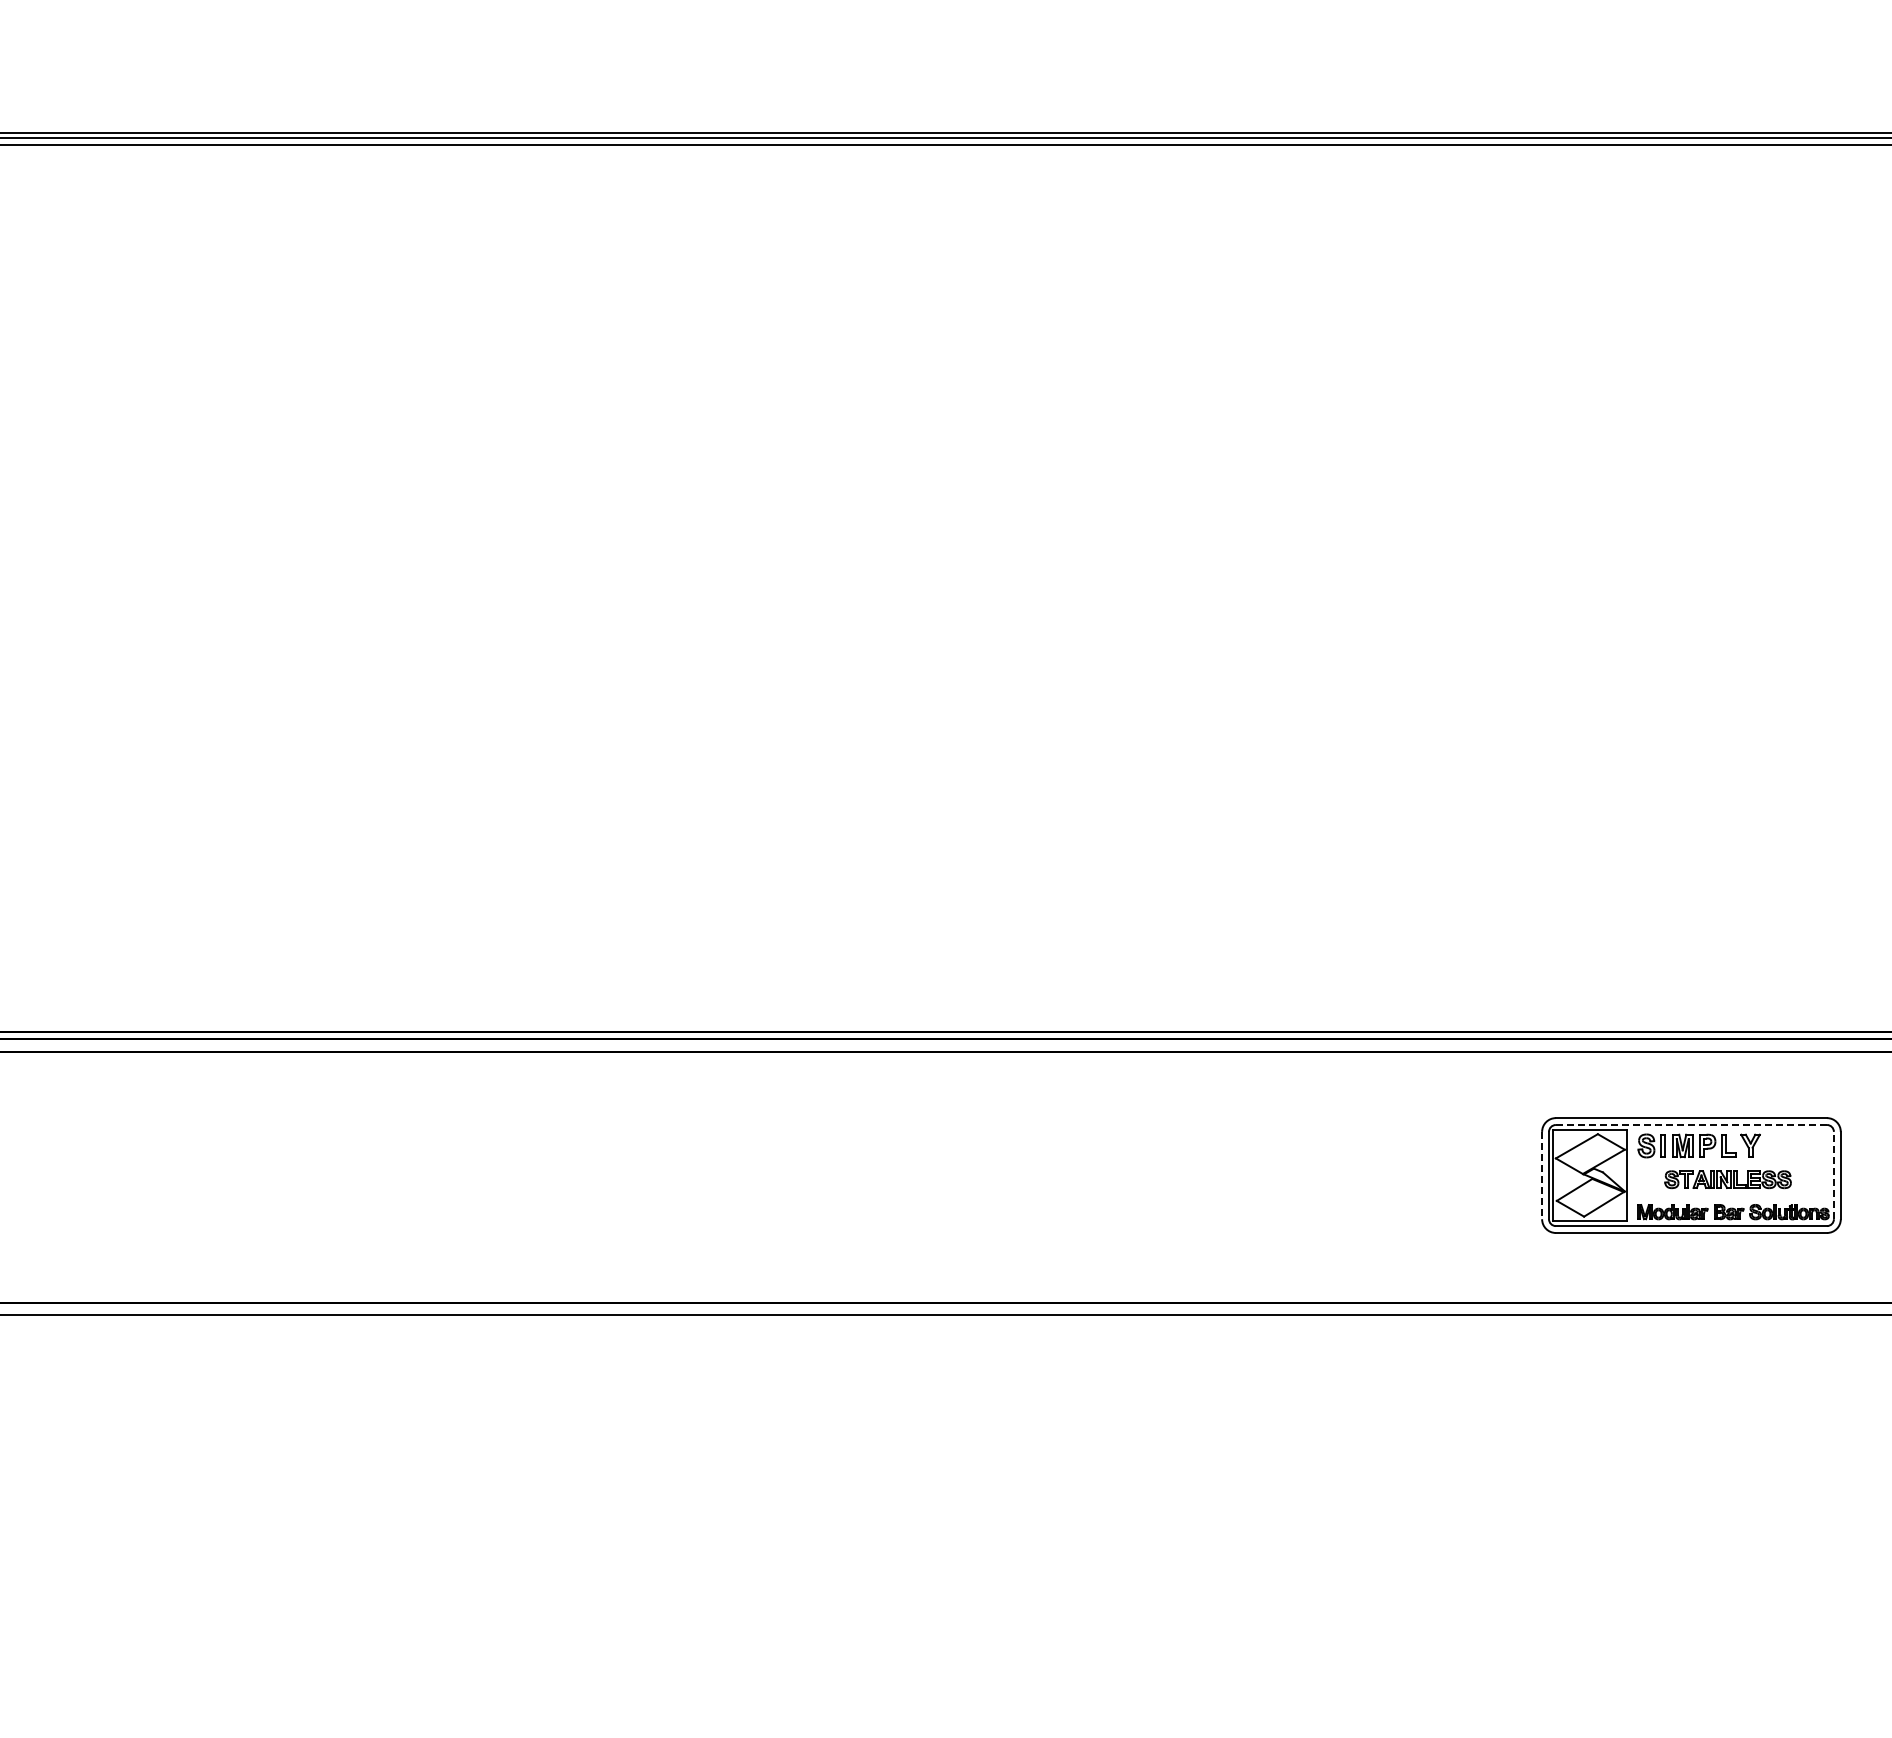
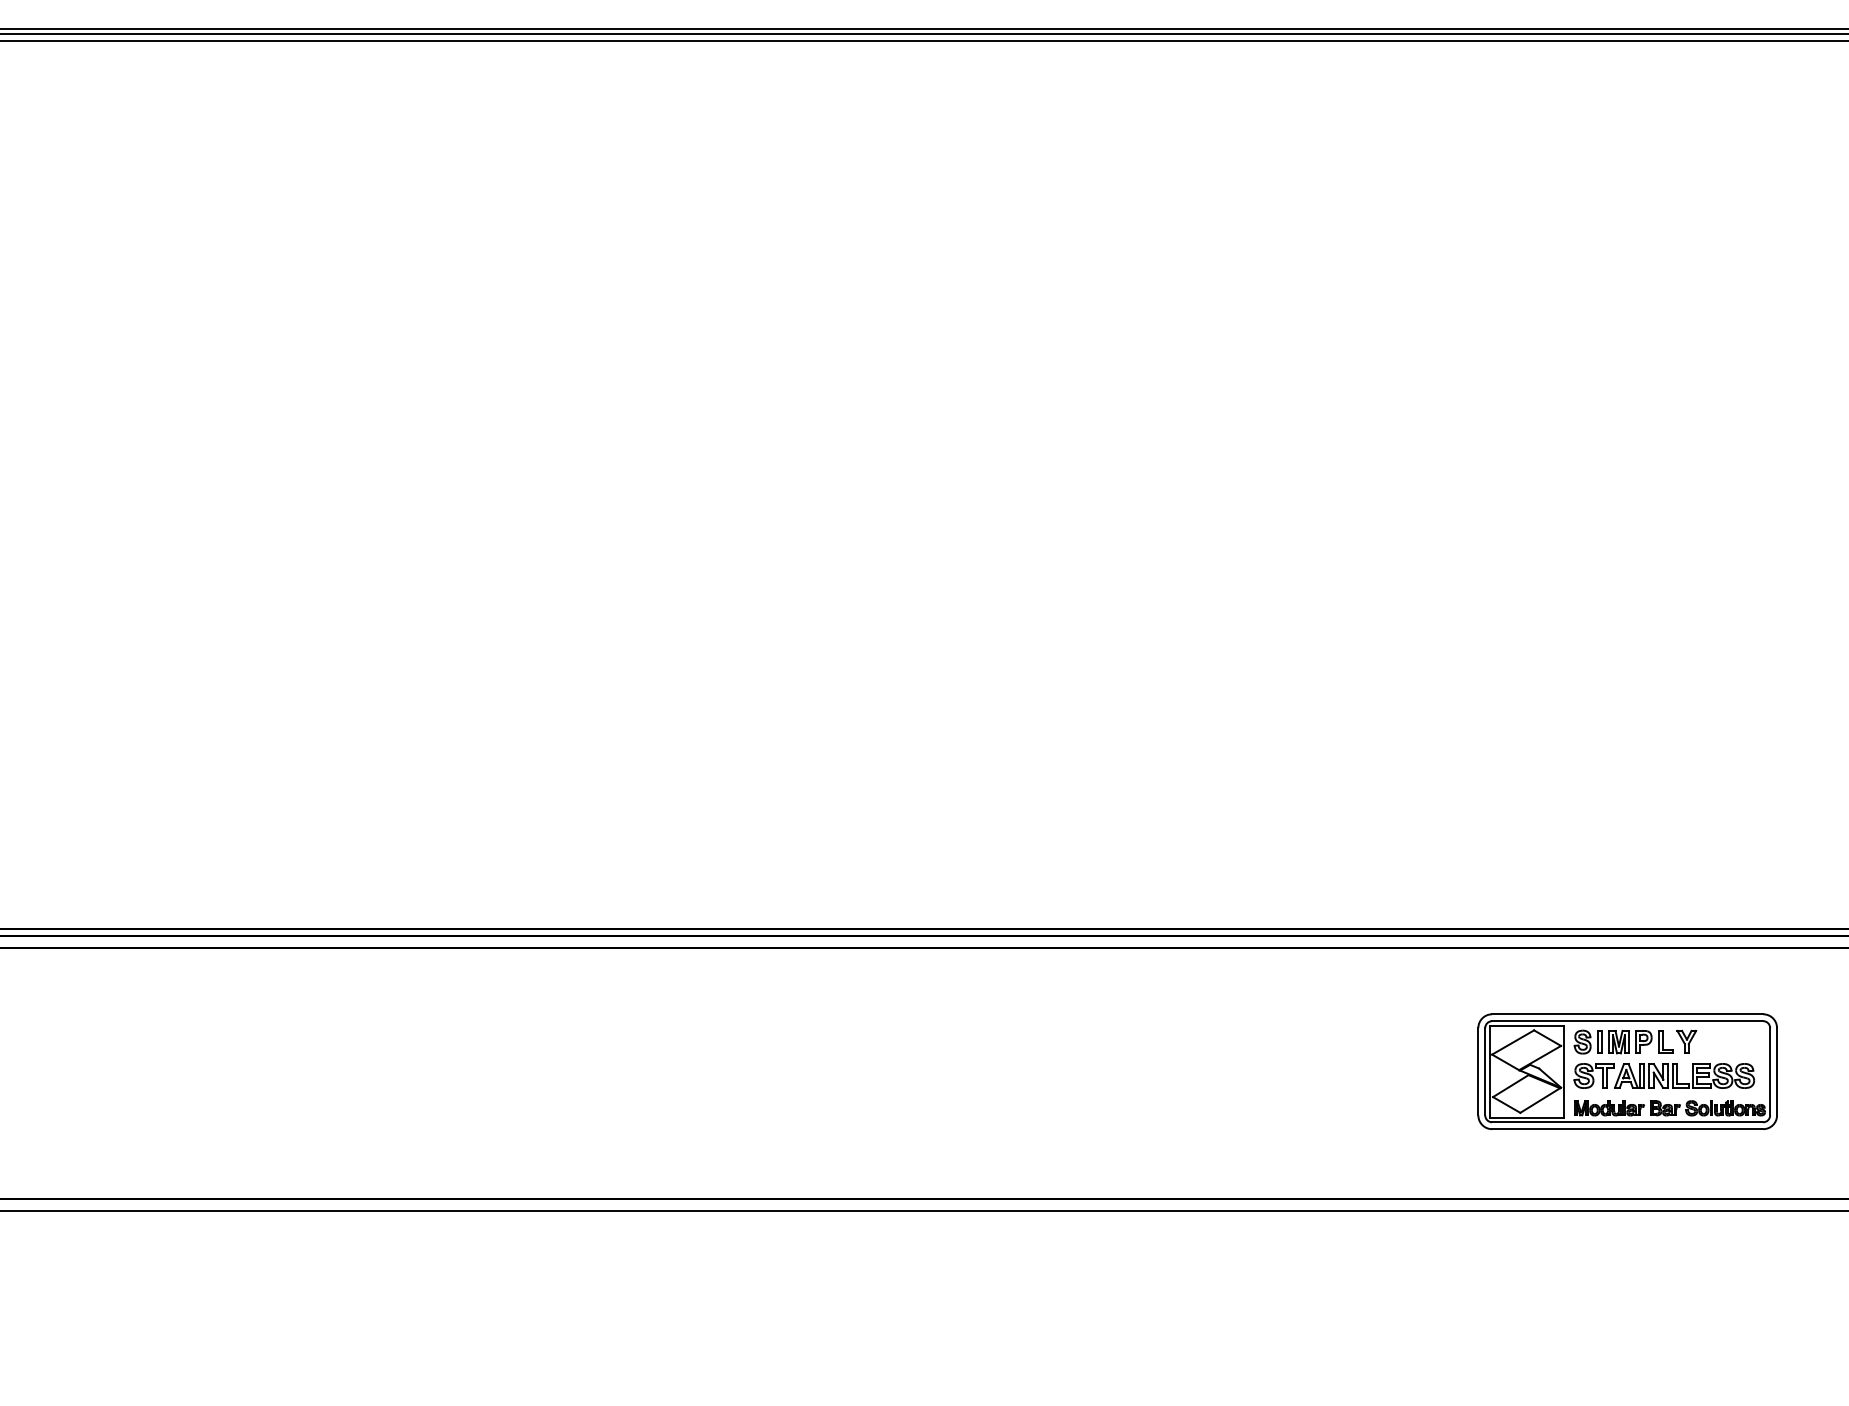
line: (1691, 1125) -> (1627, 1021), dashed -> solid
line: (1542, 1175) -> (1478, 1071), dashed -> solid
line: (1833, 1175) -> (1769, 1071), dashed -> solid
part: (1727, 1179) -> (1663, 1075), size x1.43

